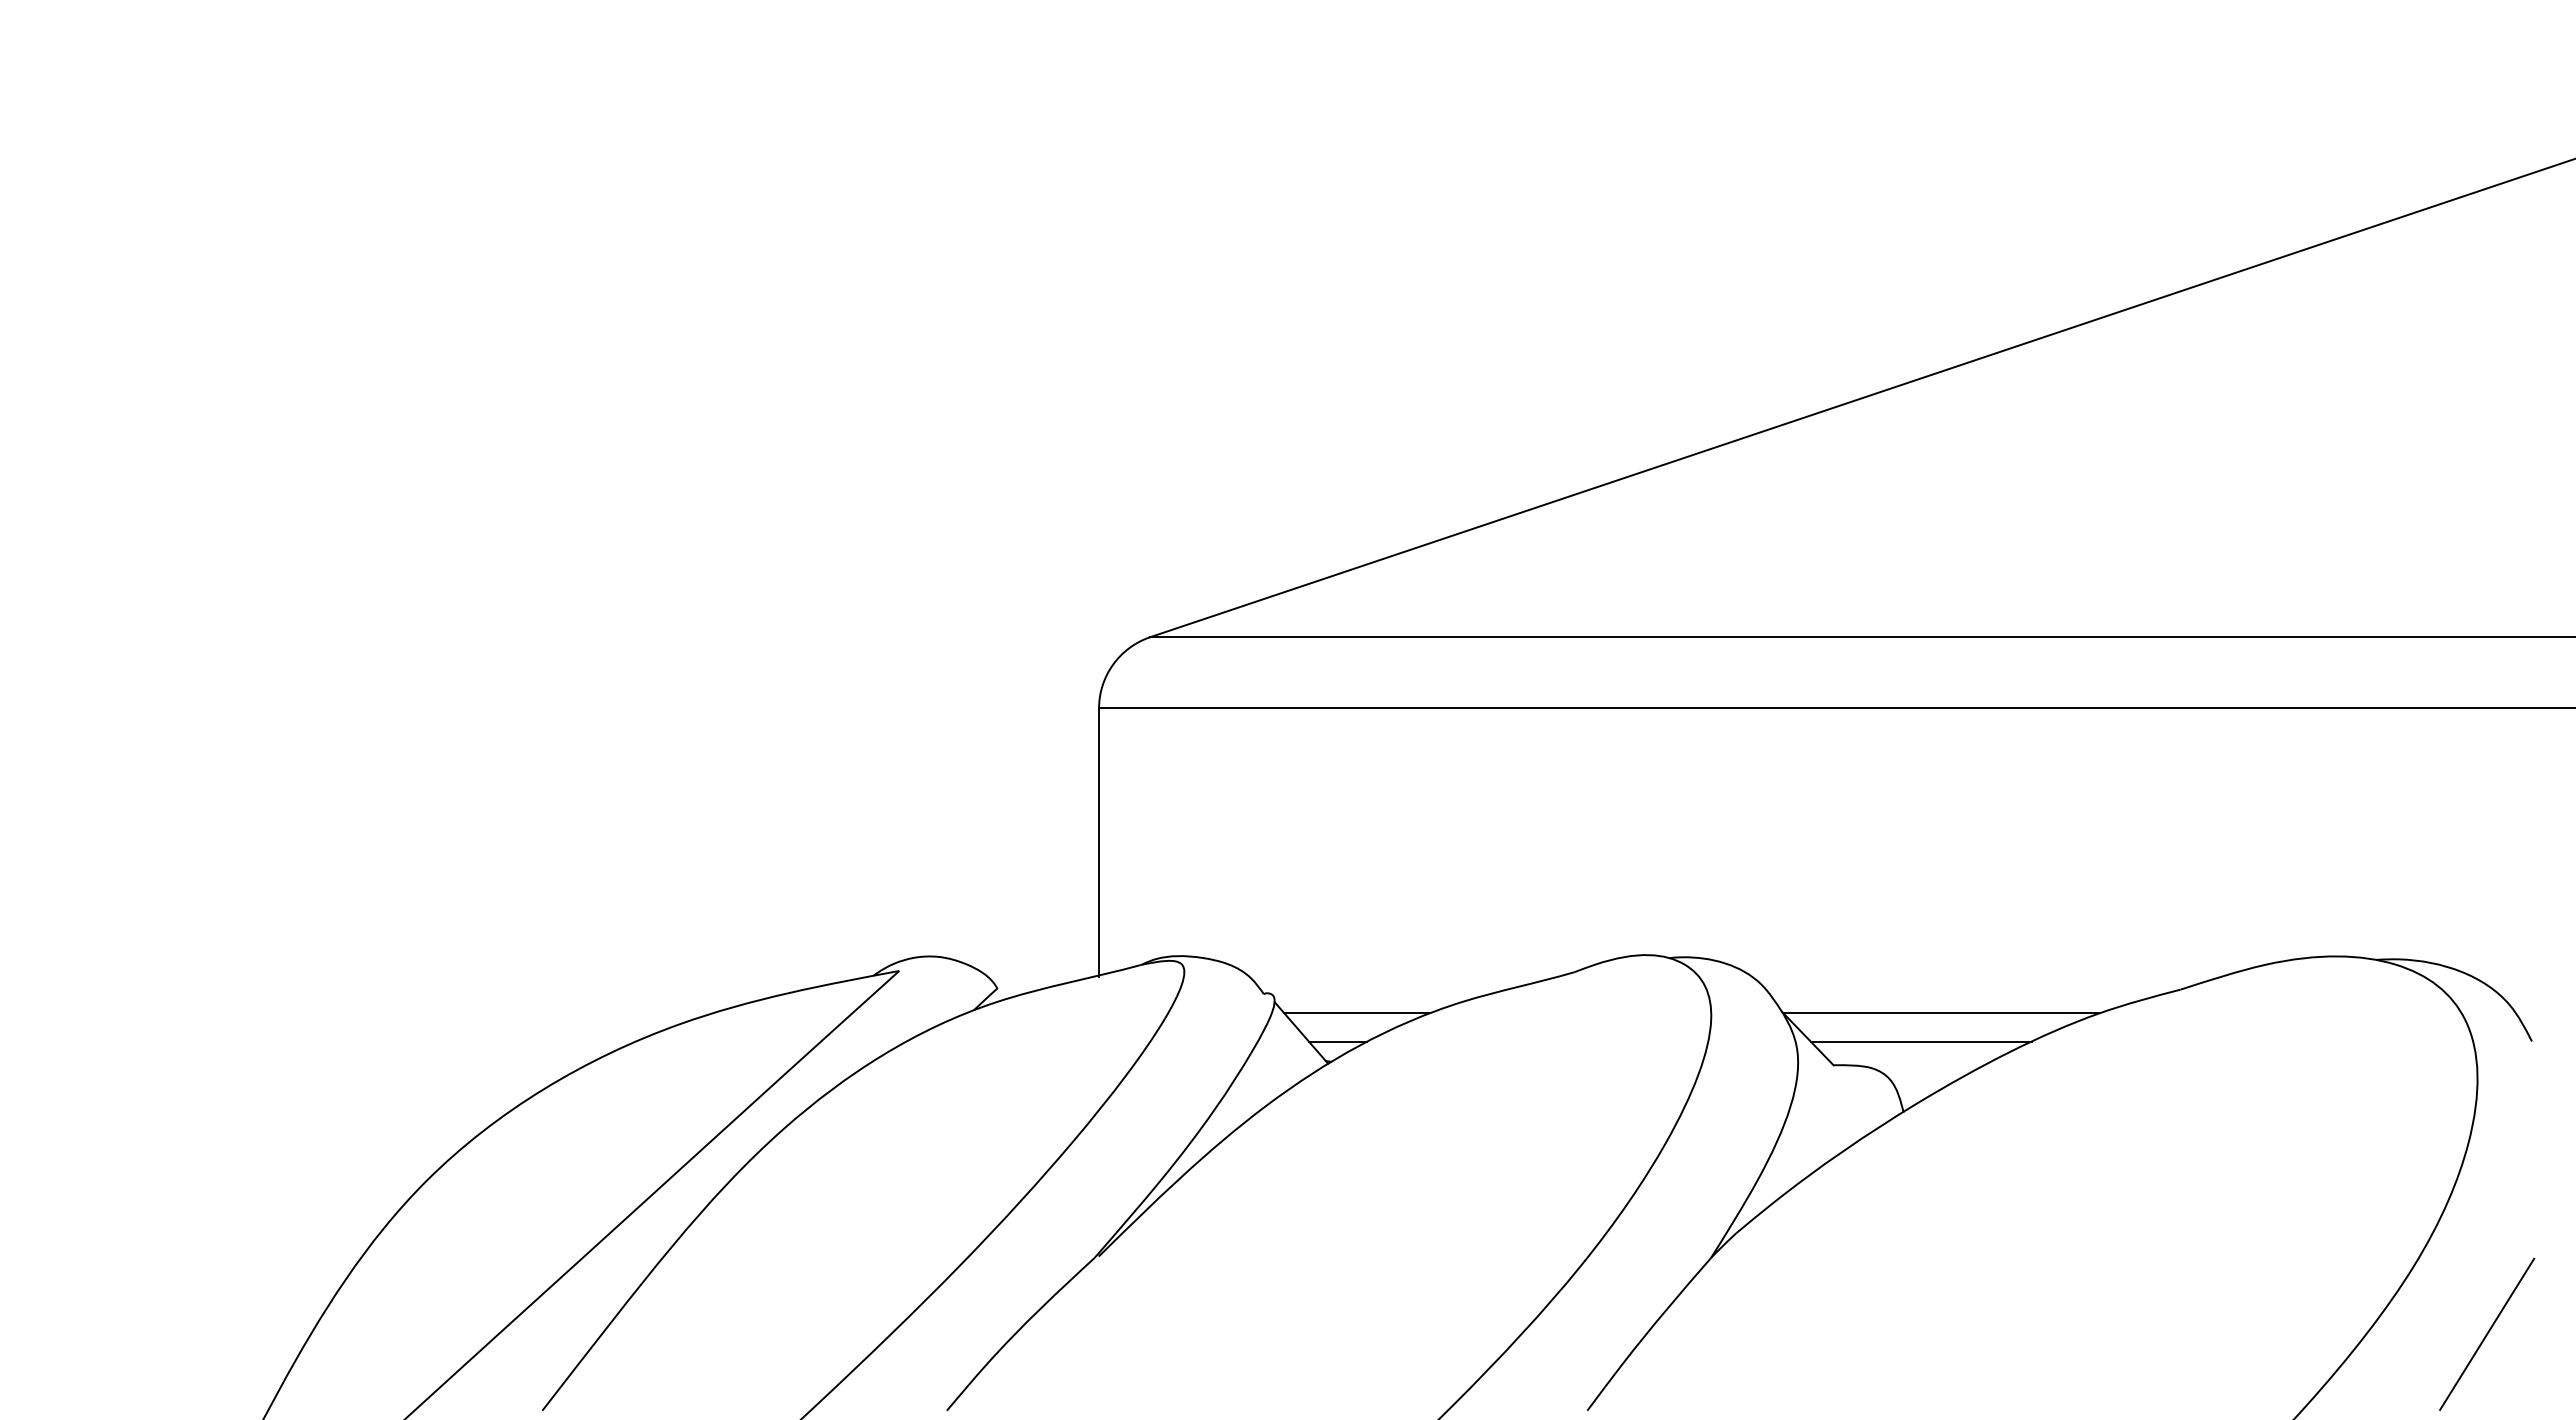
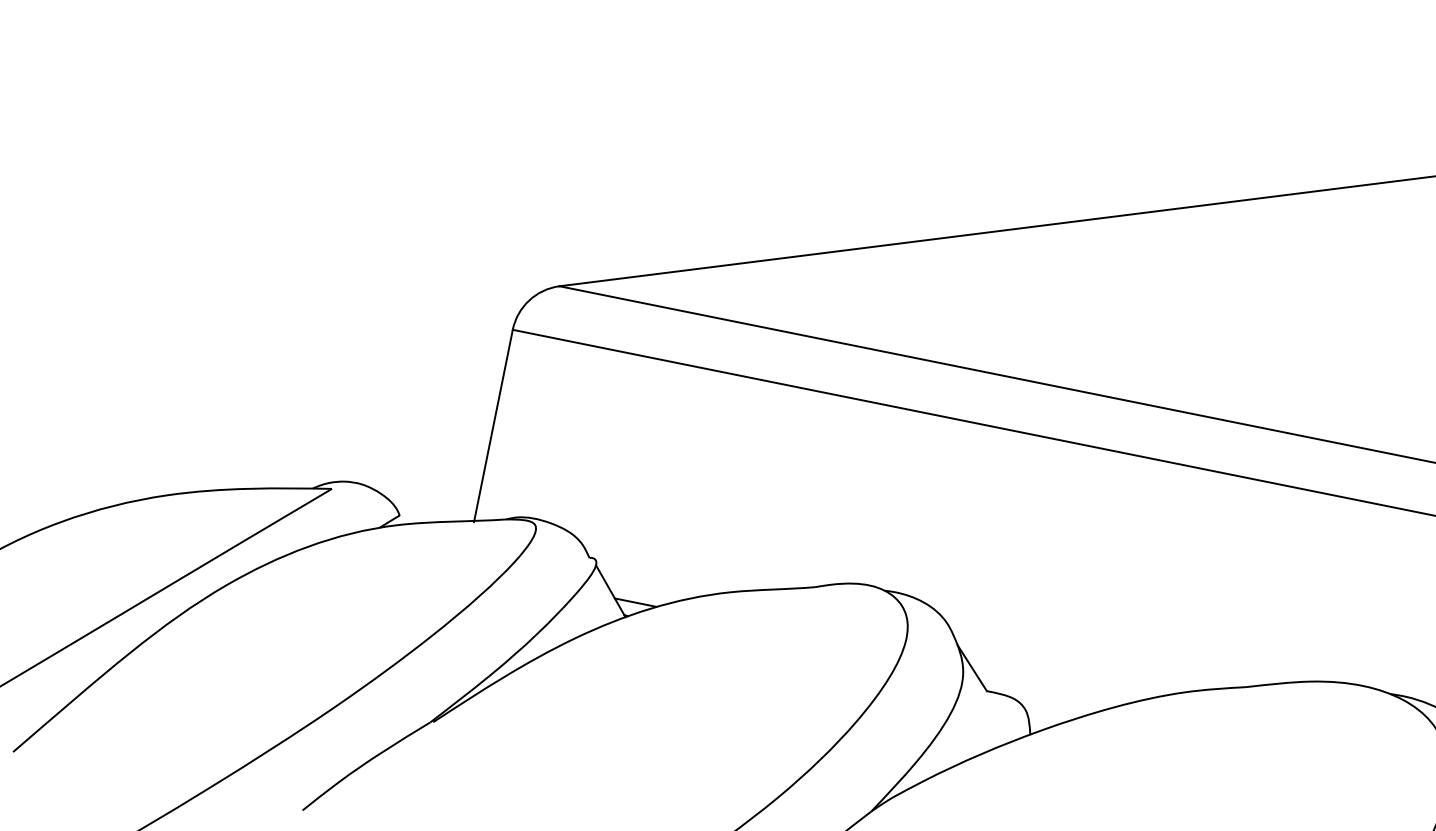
line: (1356, 1013) -> (653, 585), removed
line: (1941, 1013) -> (1071, 669), removed
line: (1920, 1041) -> (1052, 686), removed

